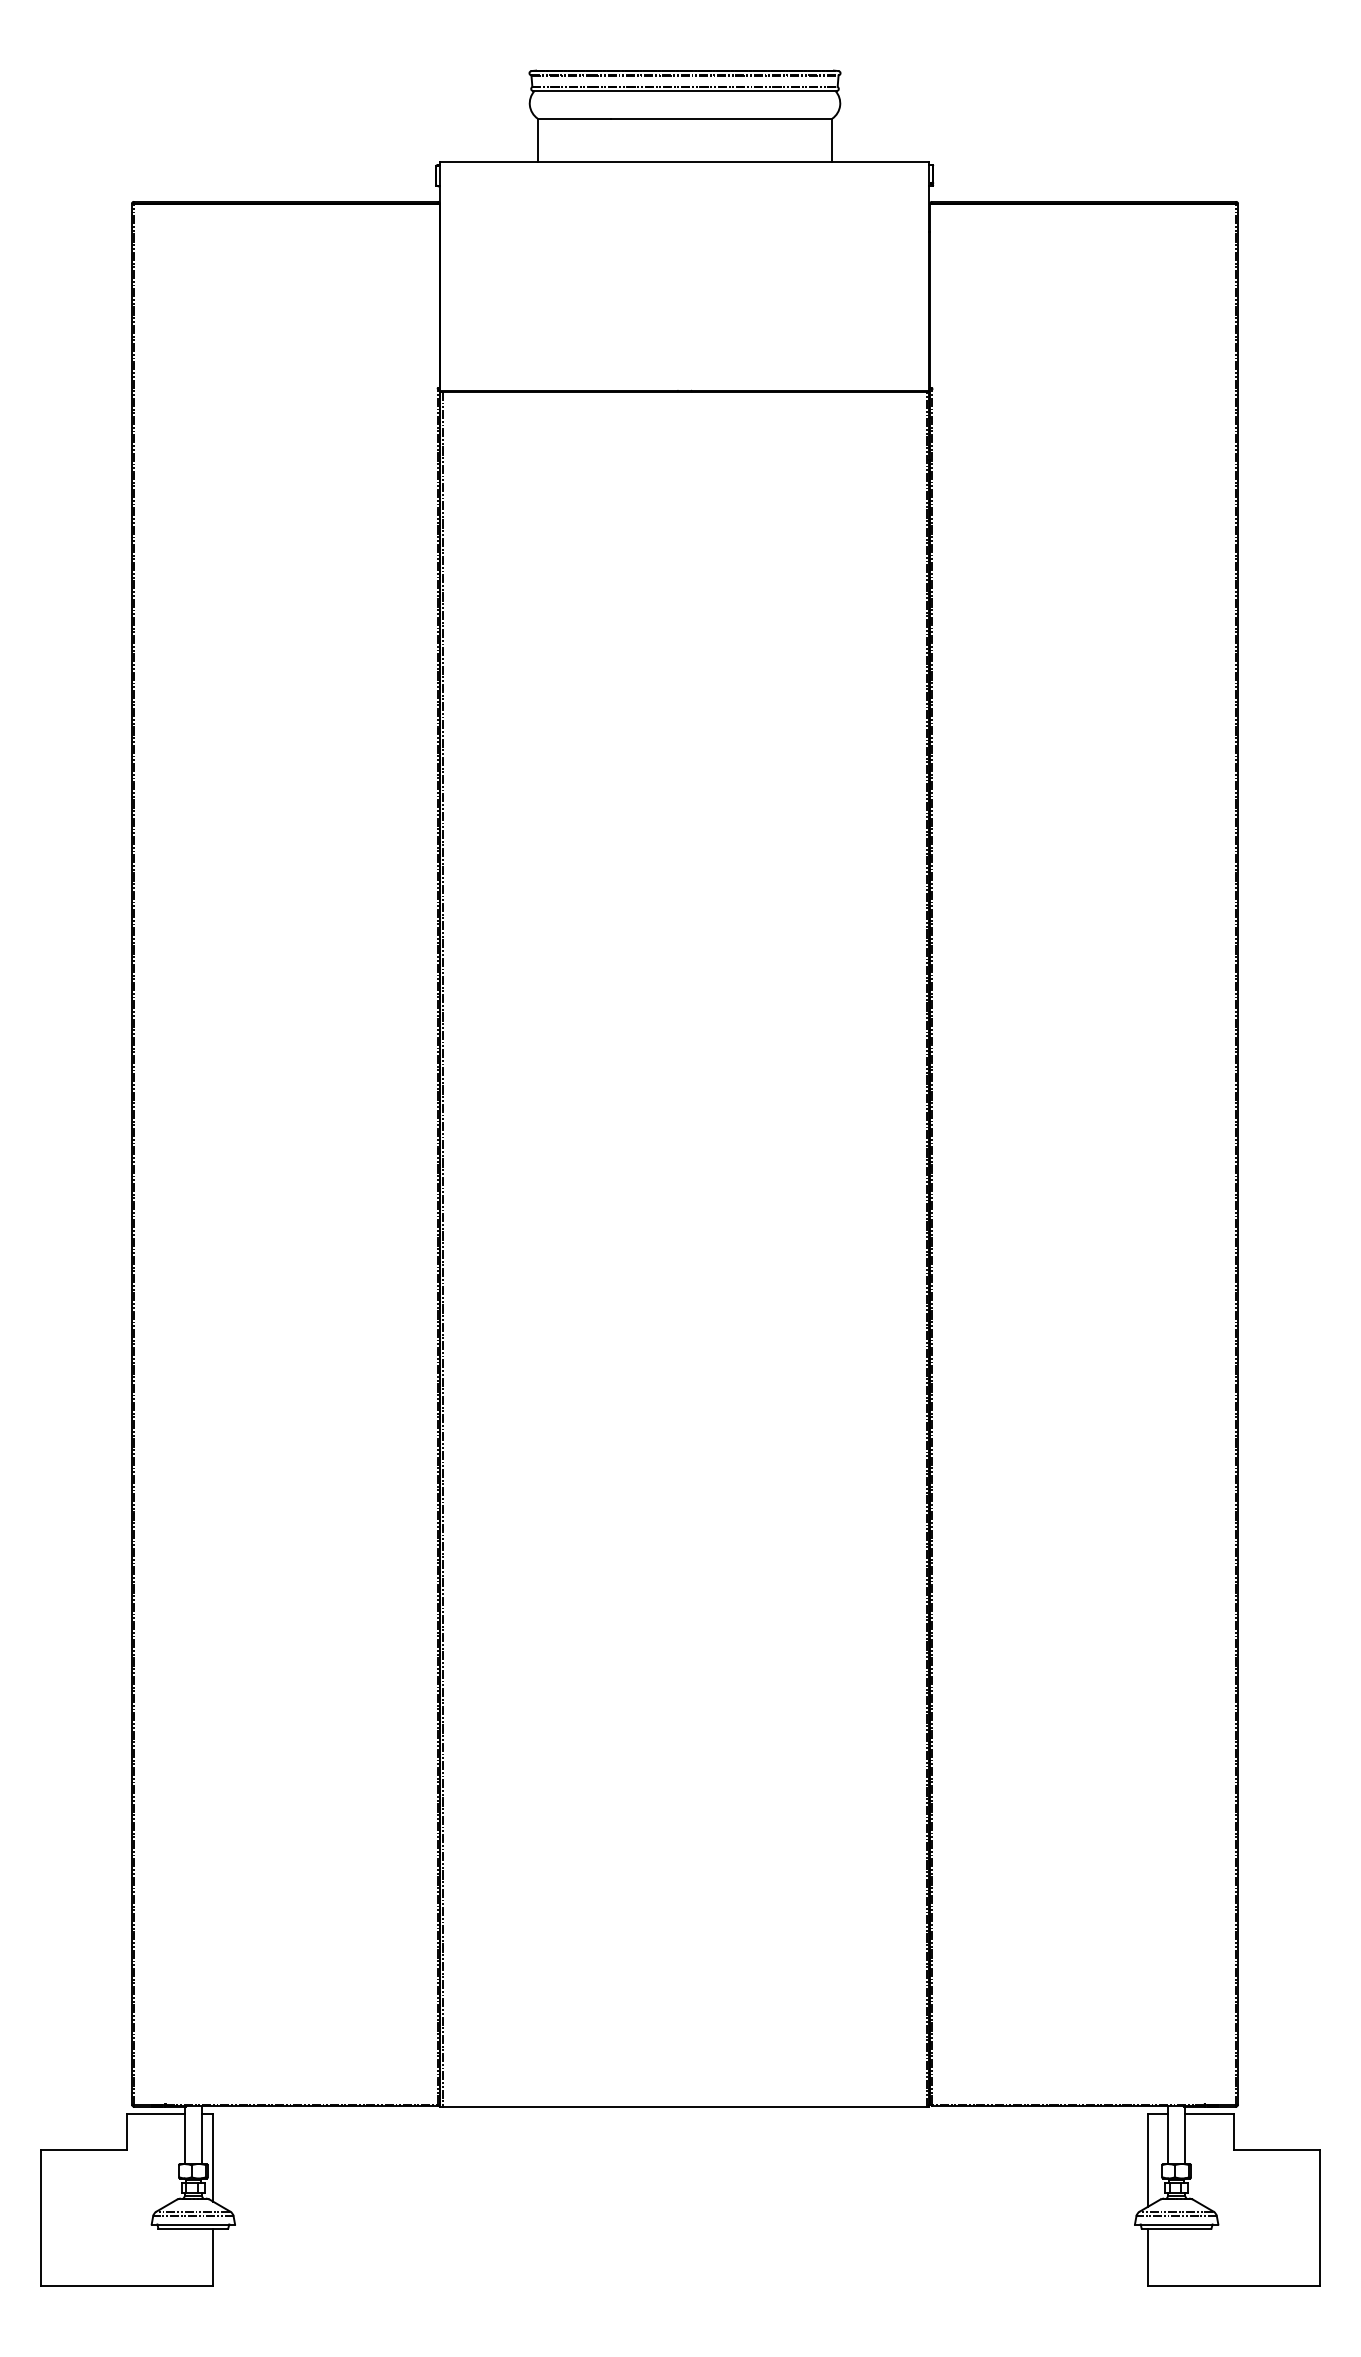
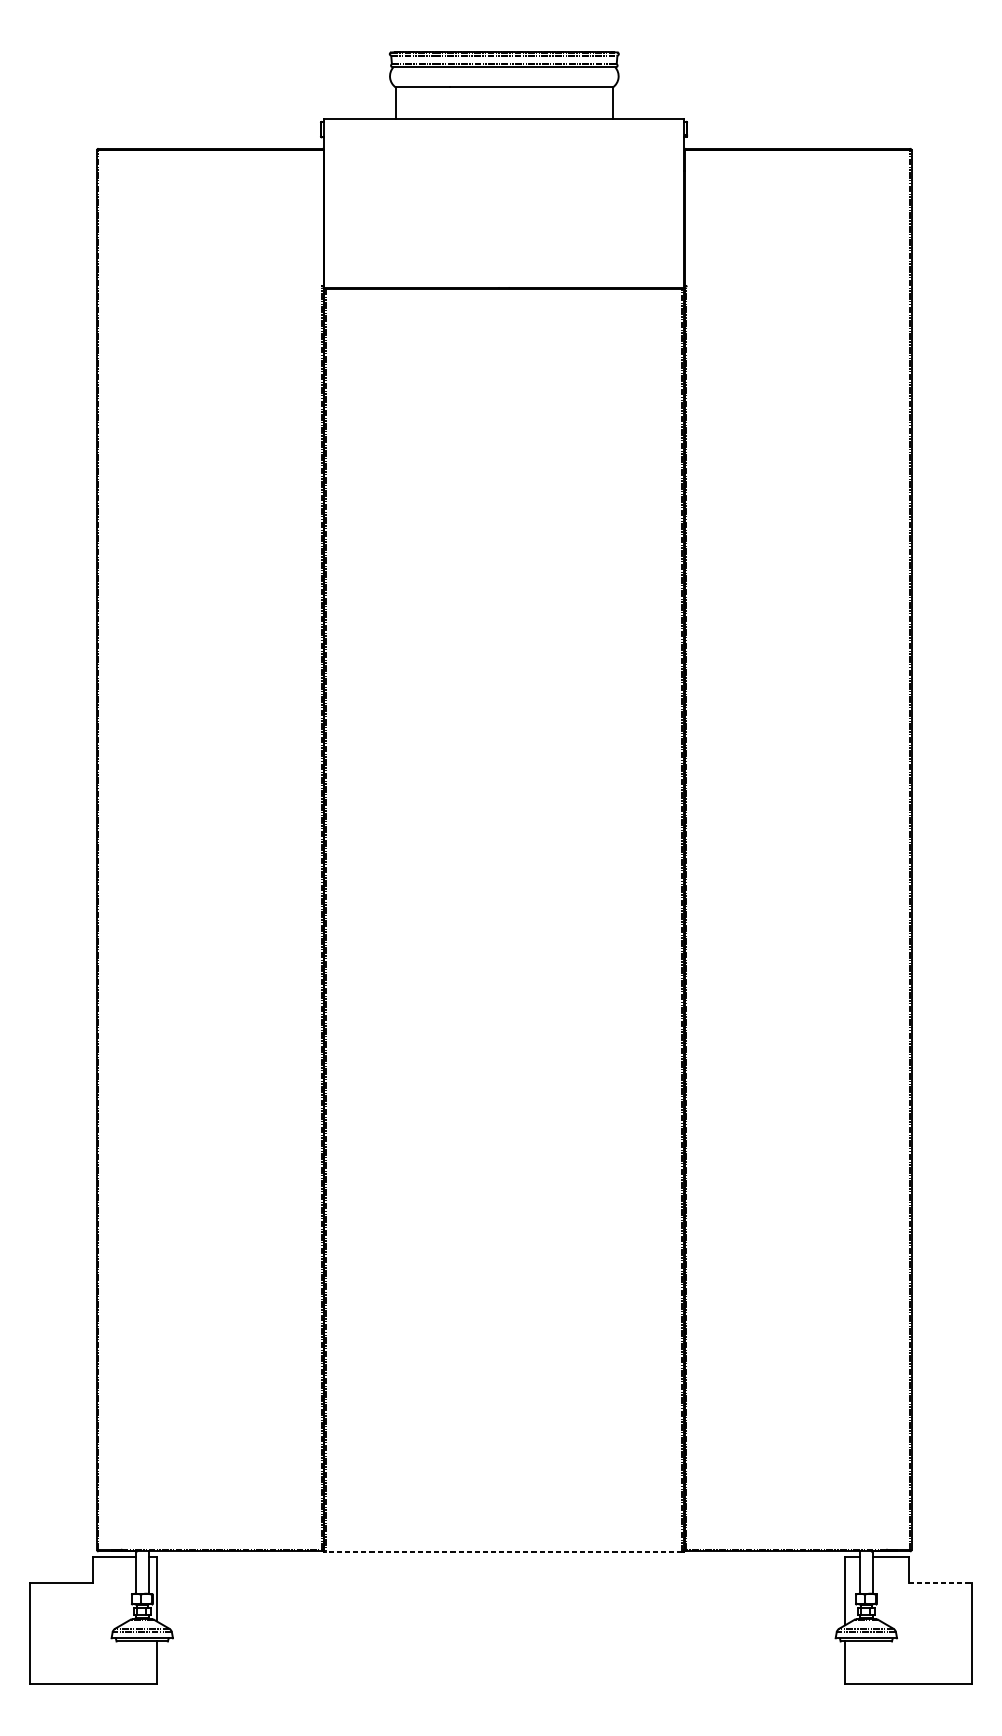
line: (684, 2106) -> (503, 1551), solid -> dashed
line: (1277, 2149) -> (940, 1583), solid -> dashed

